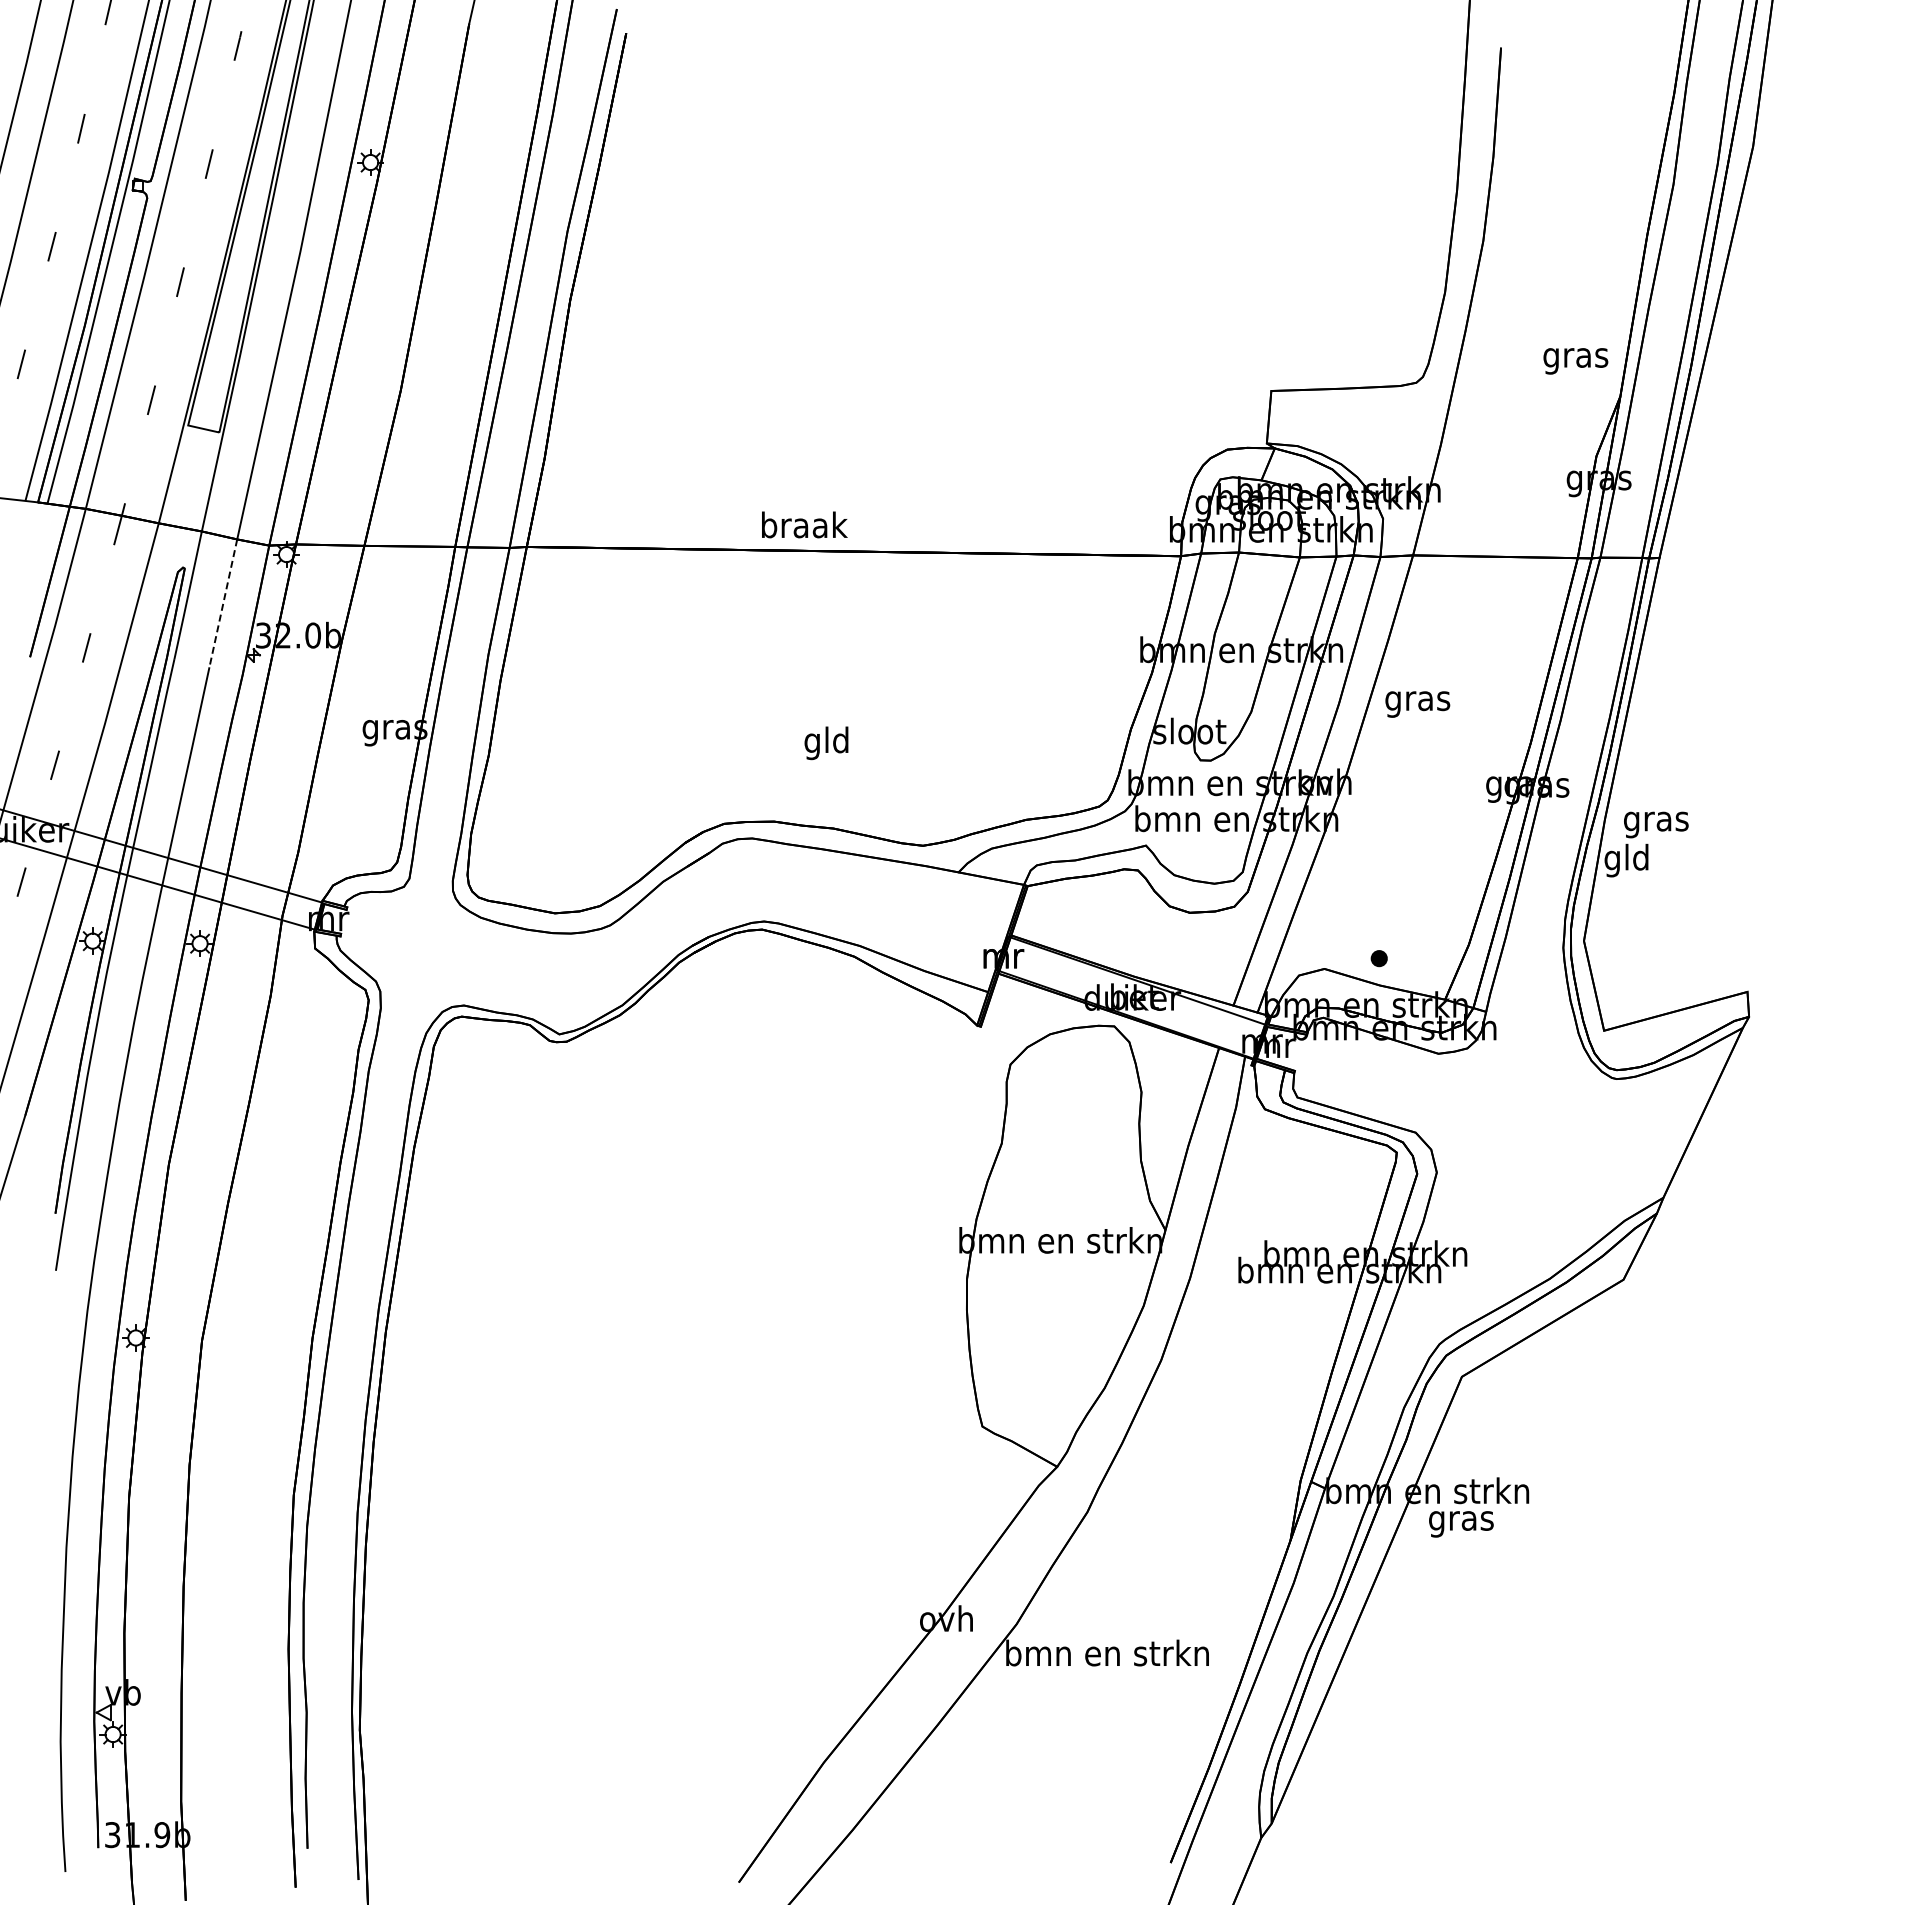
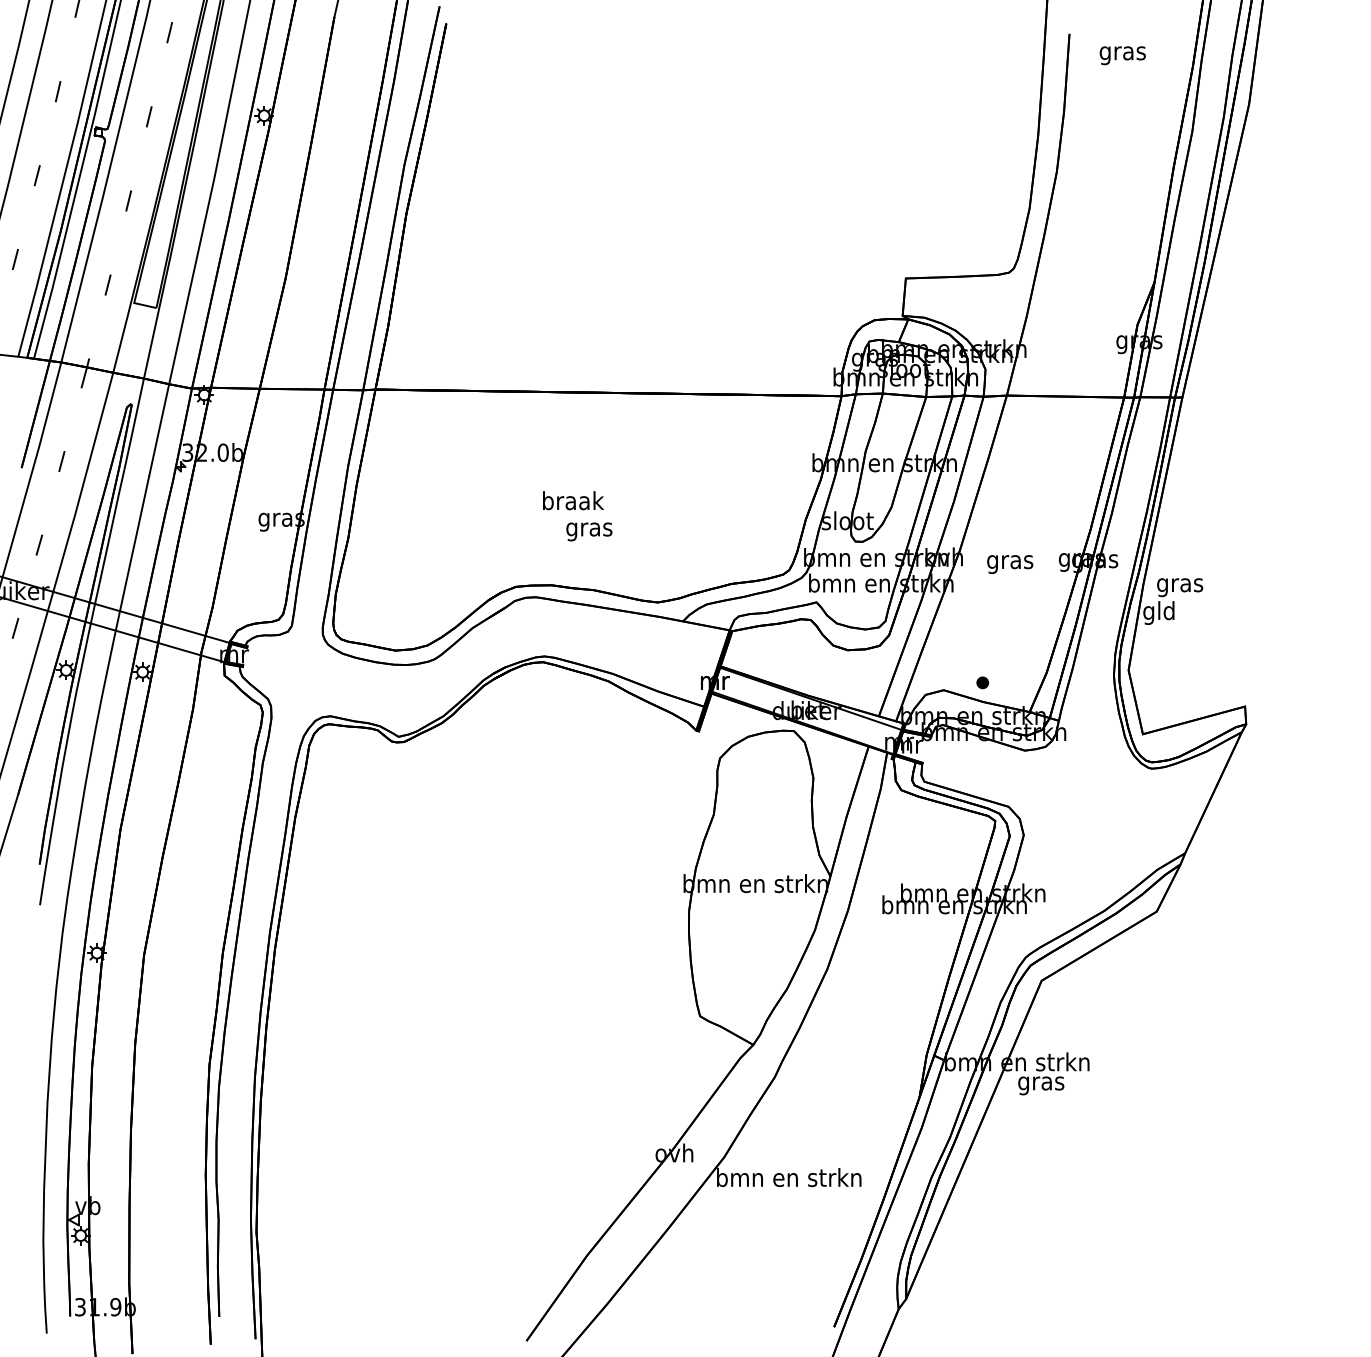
text: (1575, 361) -> (1122, 55), moved
text: (804, 524) -> (573, 500), moved
line: (223, 603) -> (159, 429), dashed -> solid
text: (1417, 704) -> (1009, 564), moved
text: (826, 743) -> (588, 529), gld -> gras

